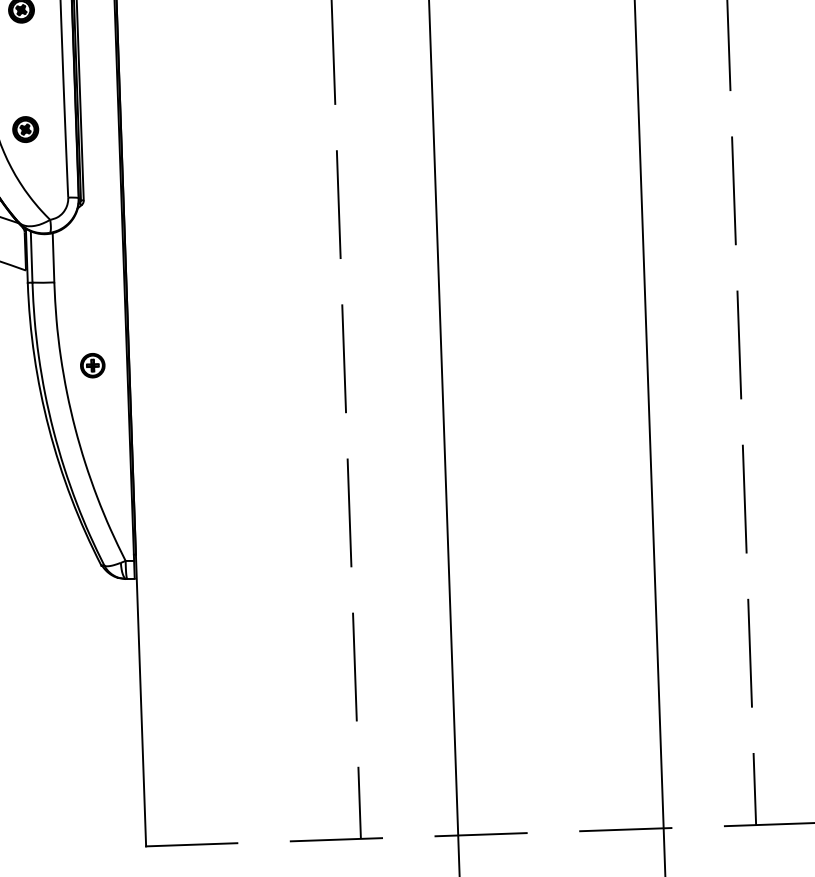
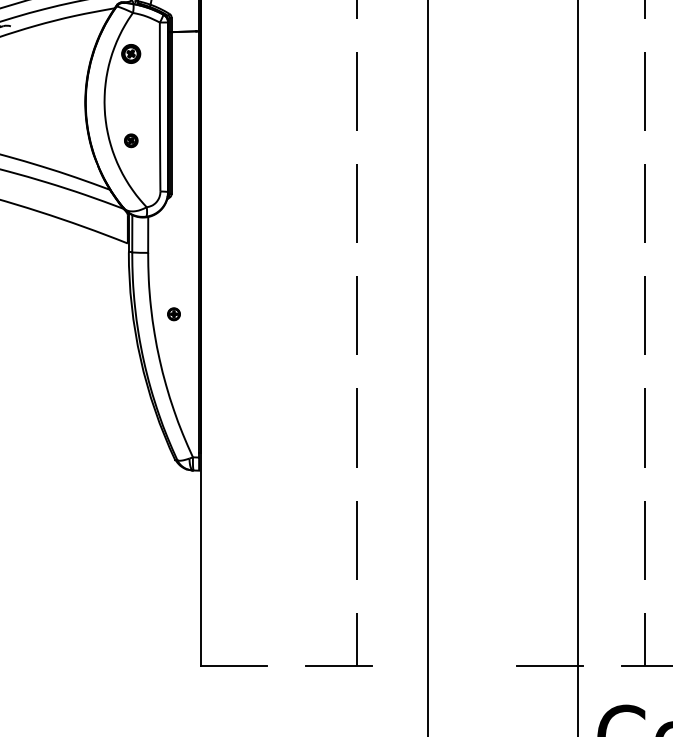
part: (26, 128) -> (131, 140), size x0.7
part: (92, 364) -> (173, 313), size x0.7
line: (480, 834) -> (444, 665), removed

